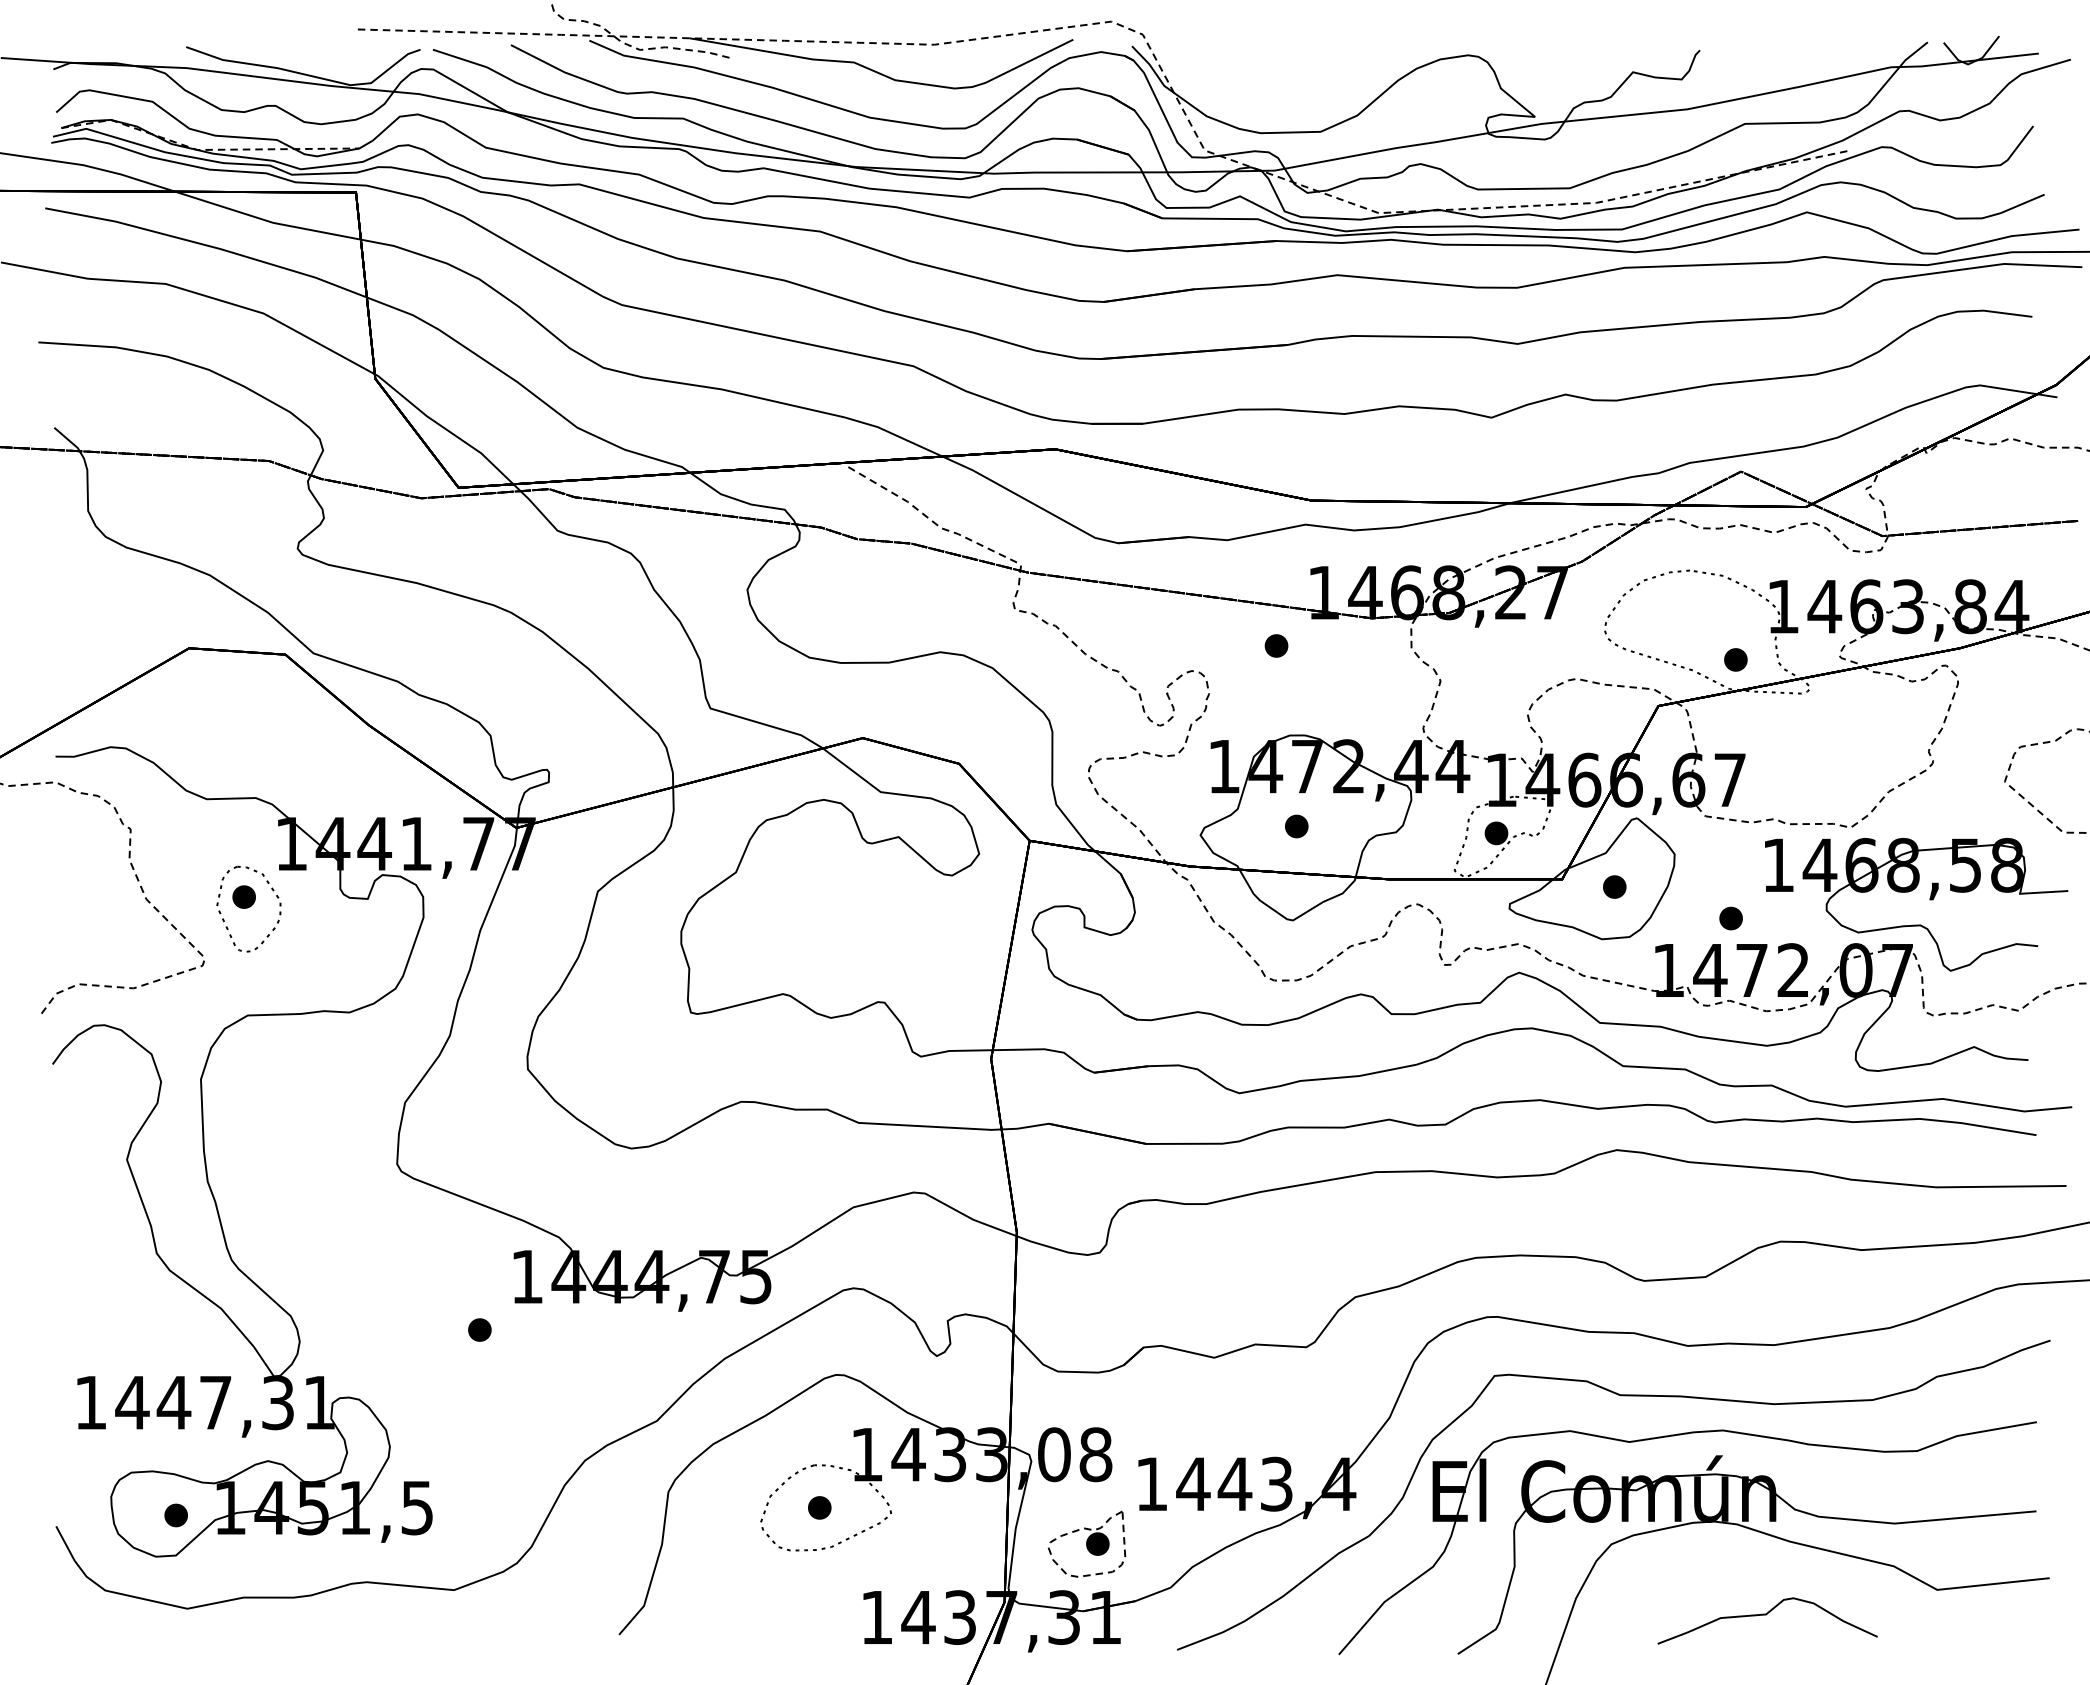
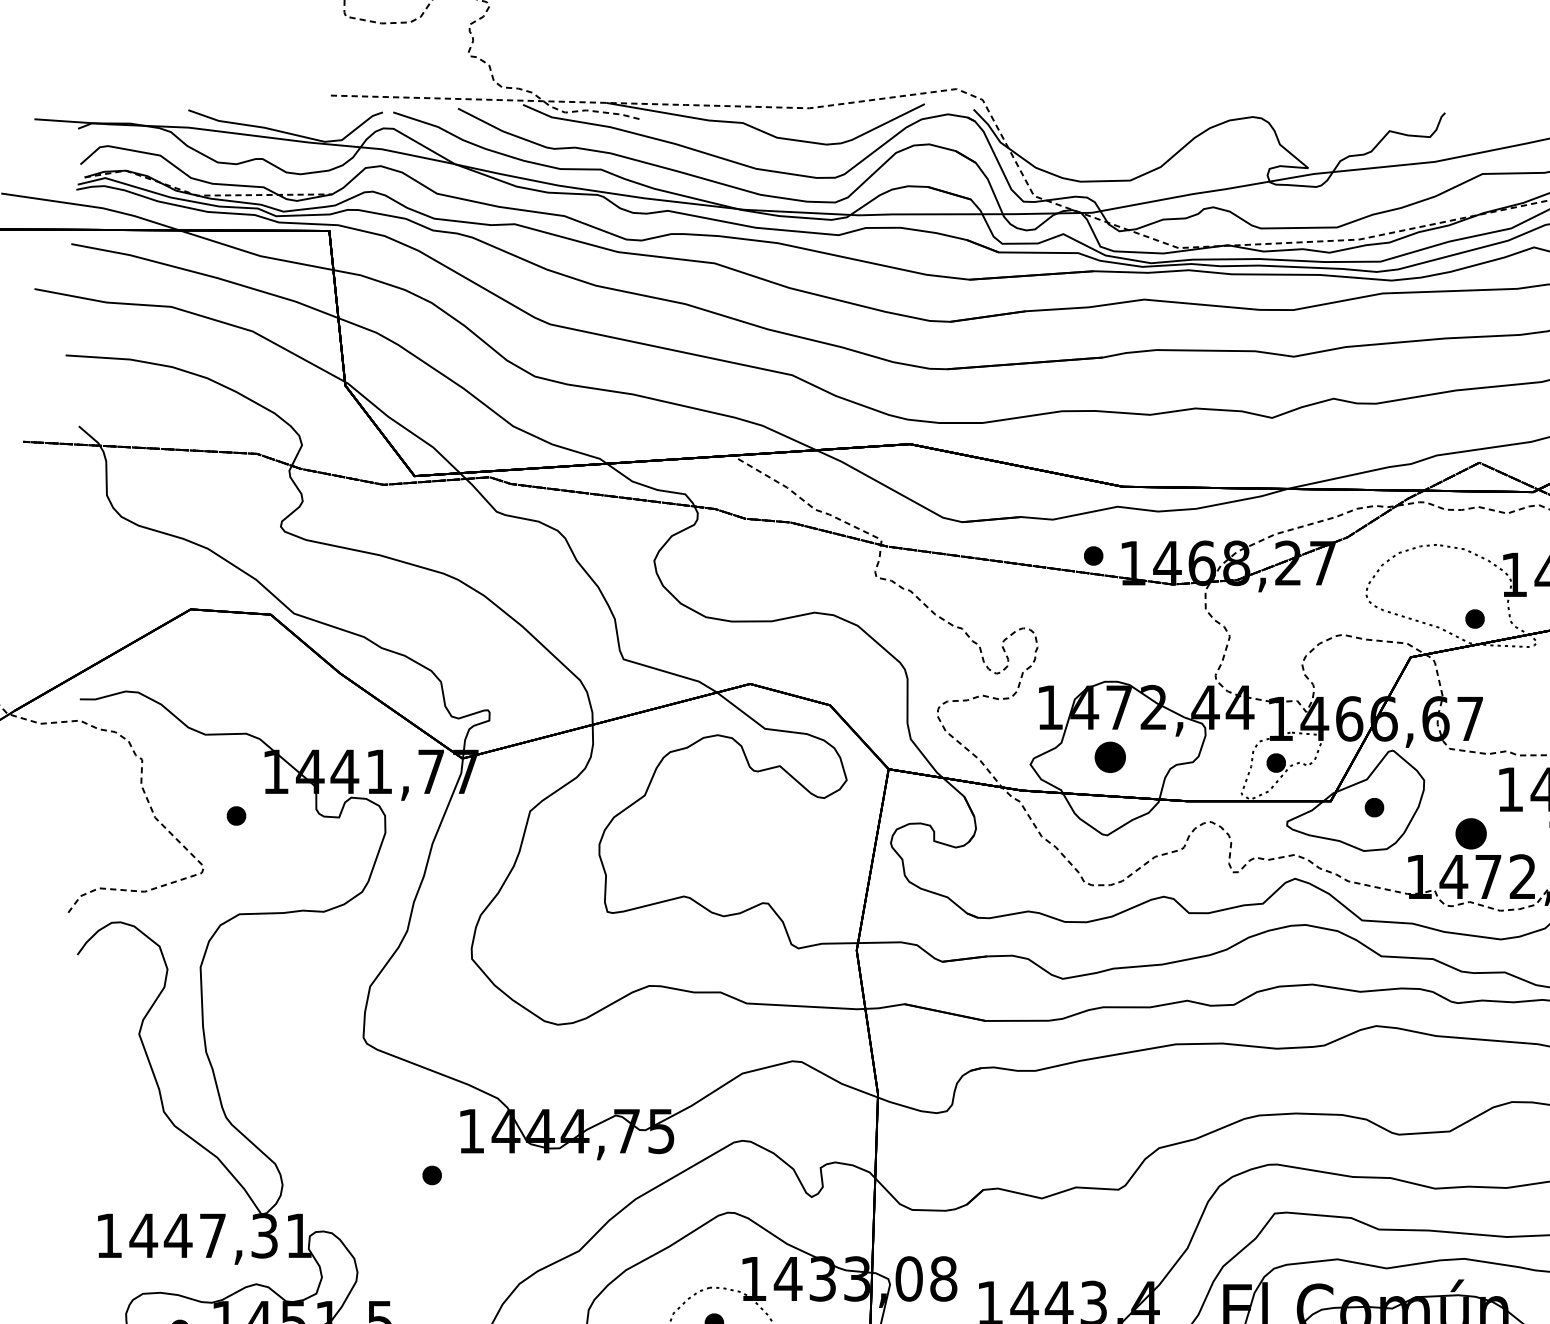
part: (1276, 645) -> (1093, 555), moved
part: (1296, 826) -> (1110, 757), size x1.6
part: (1730, 918) -> (1470, 833), size x1.6
part: (224, 919) -> (220, 834), removed

